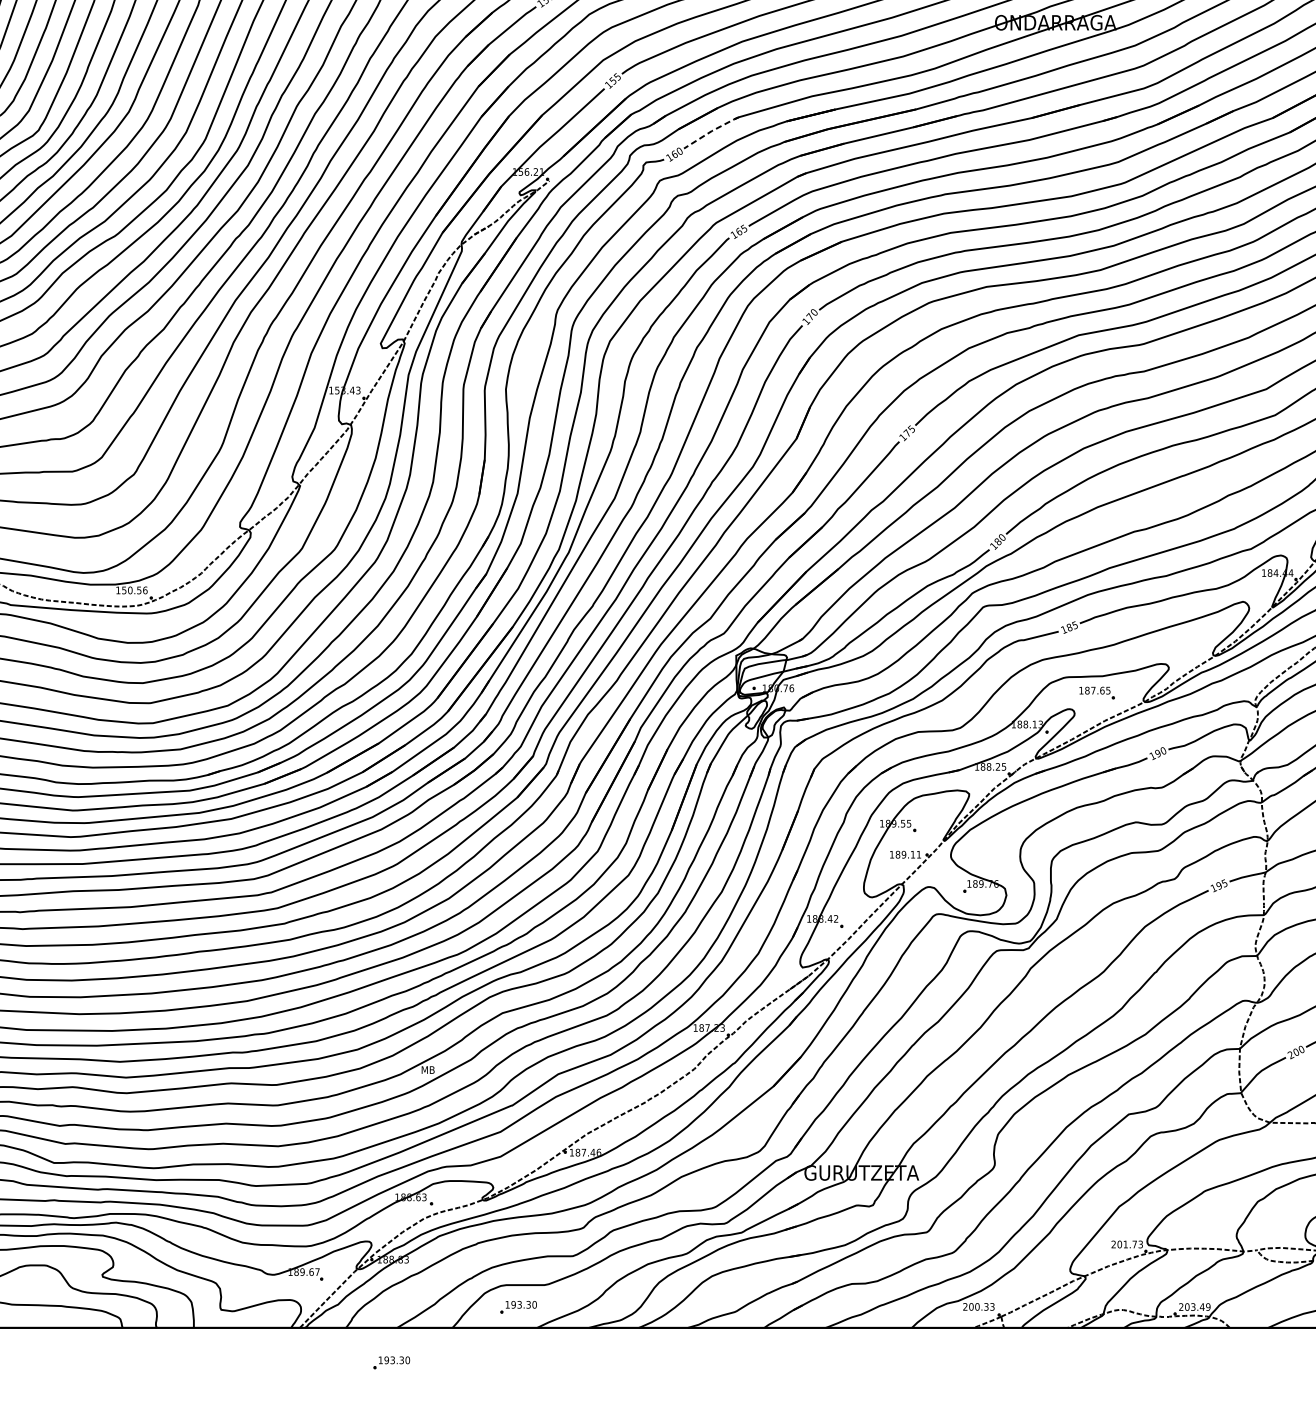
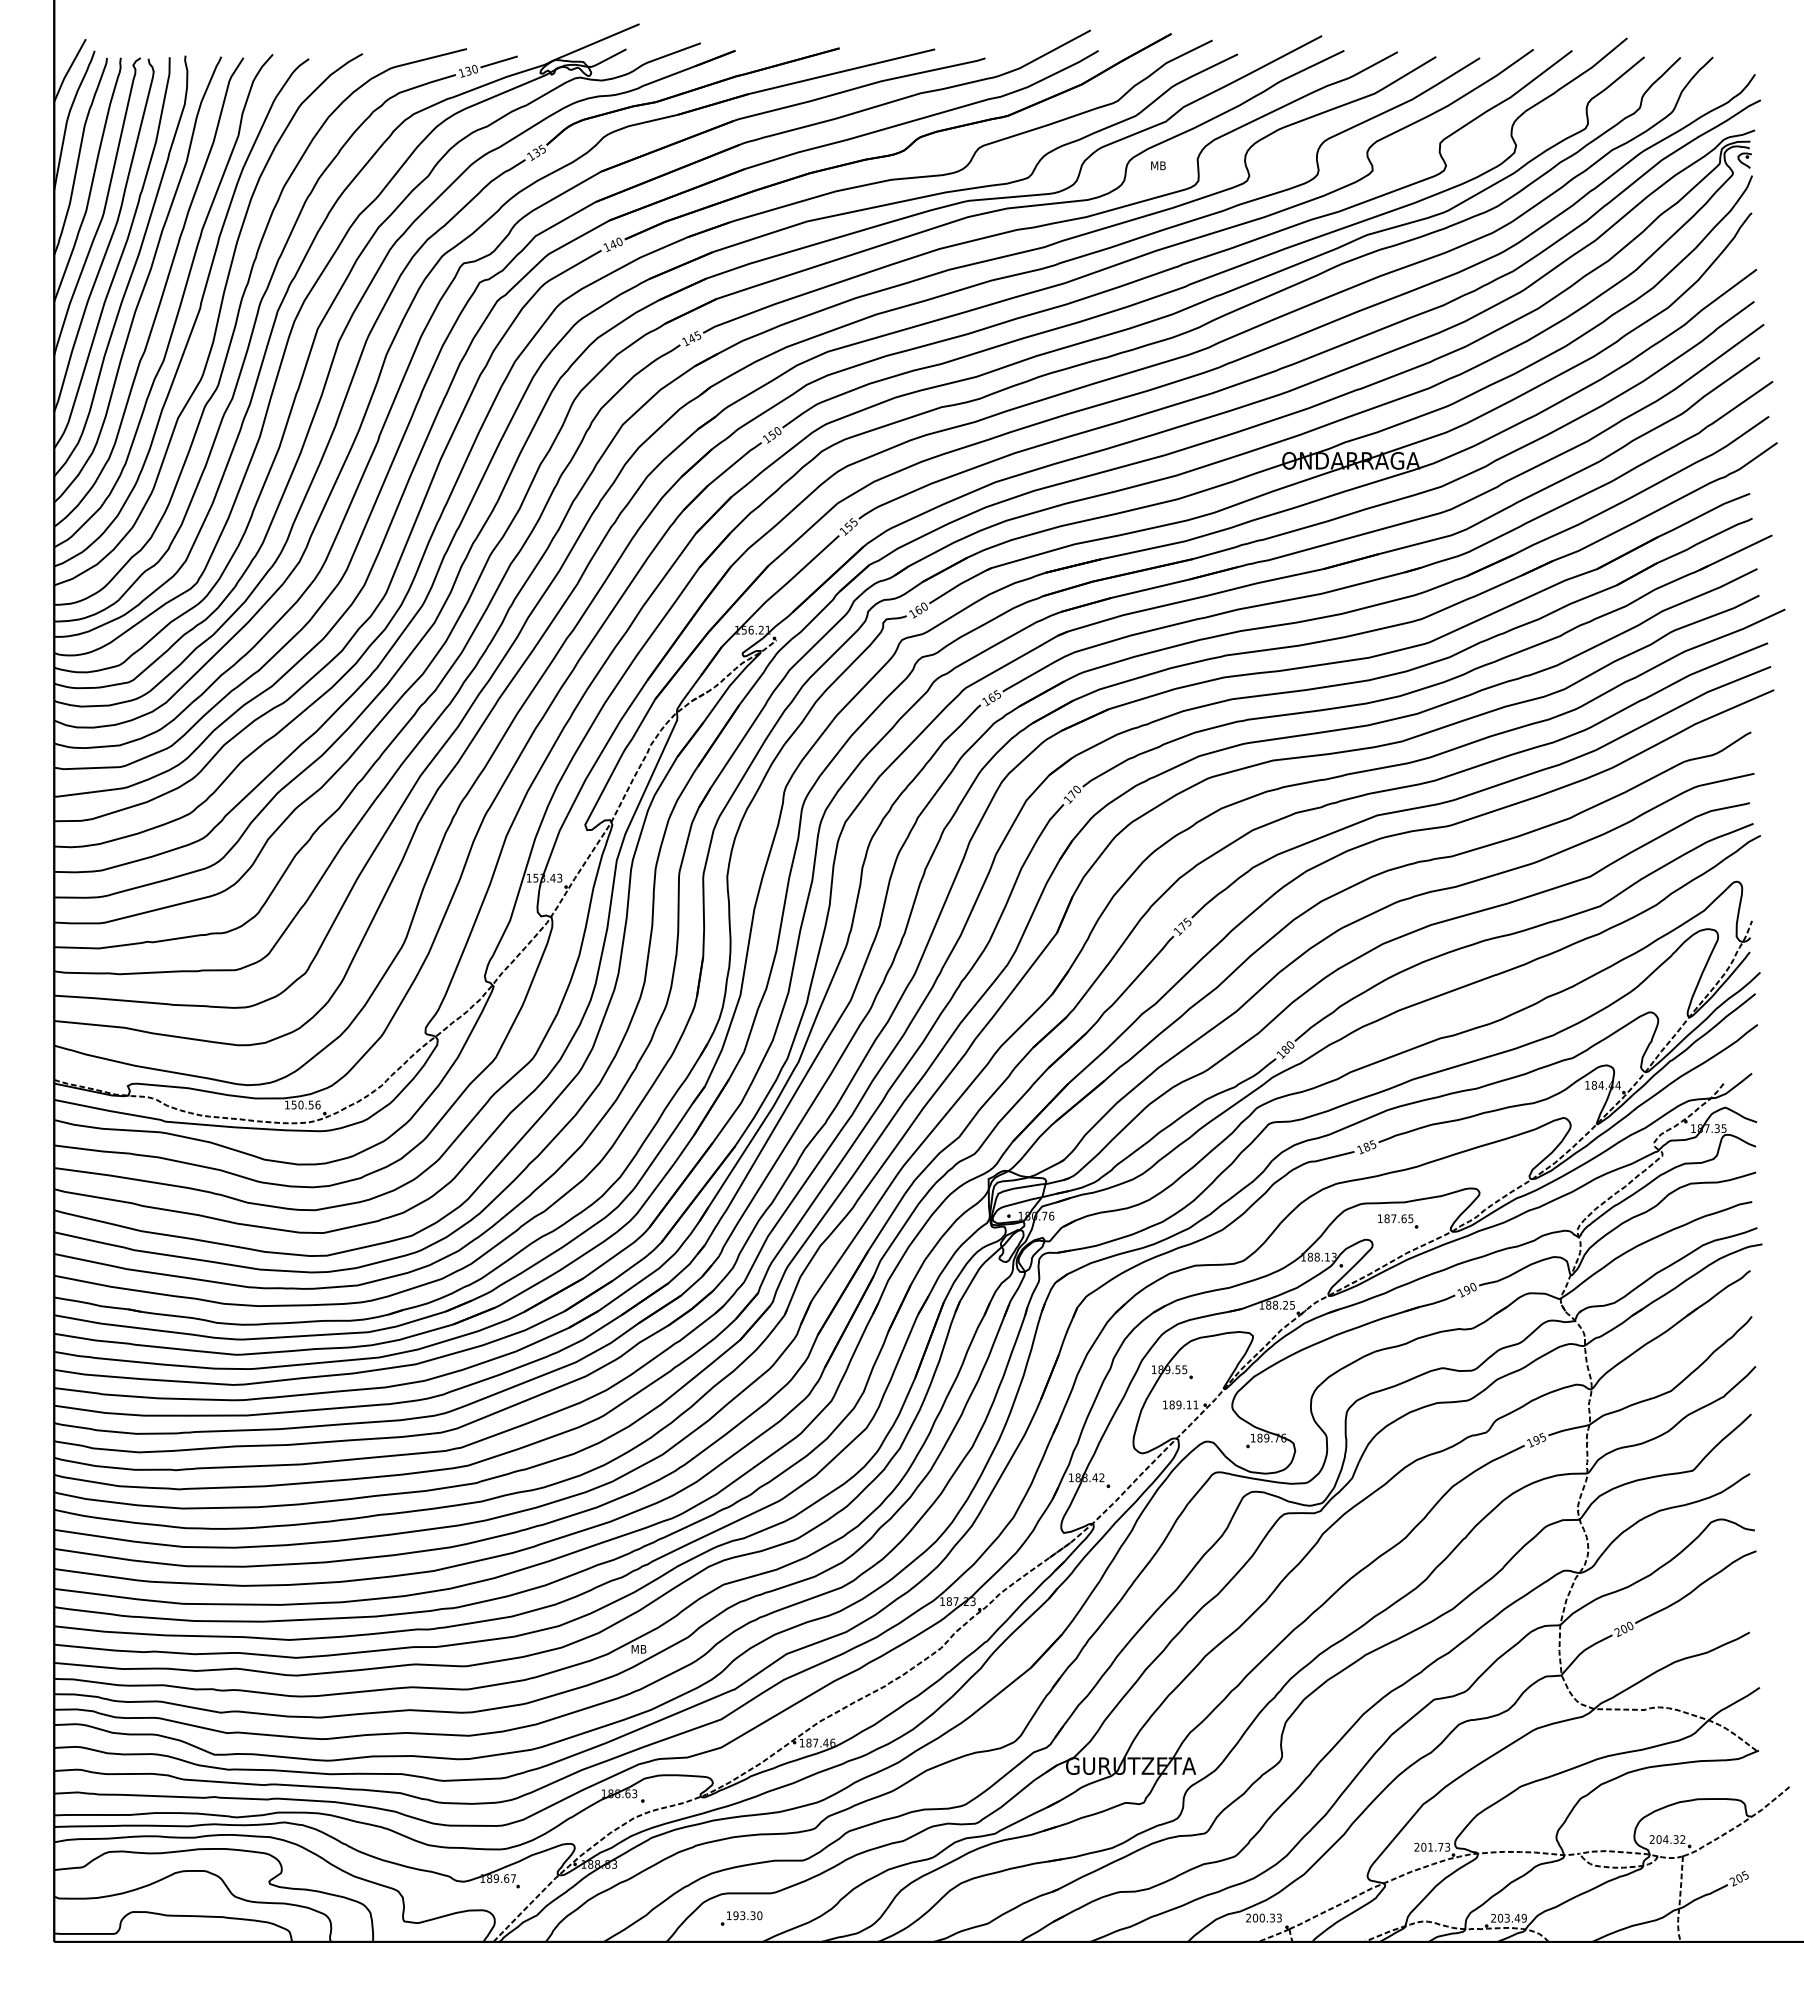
line: (711, 131) -> (960, 584), dashed -> solid
part: (391, 1362) -> (597, 1981), removed

